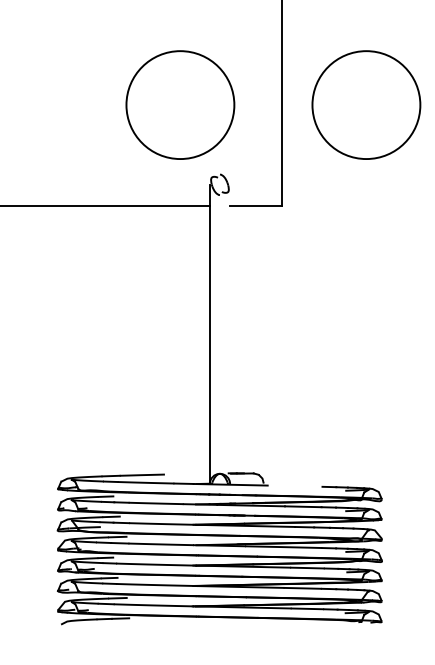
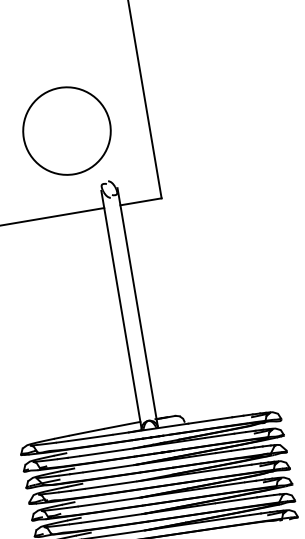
circle: (366, 104) -> (215, 105), removed
line: (230, 333) -> (137, 307), added
line: (186, 473) -> (121, 425), added
line: (294, 485) -> (209, 420), added

